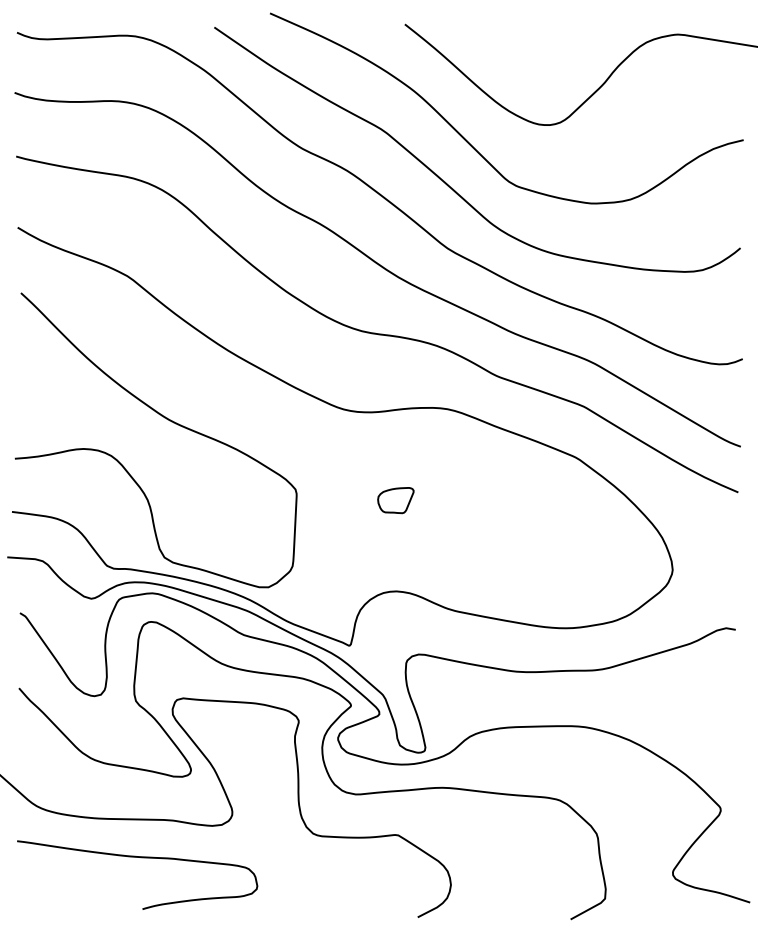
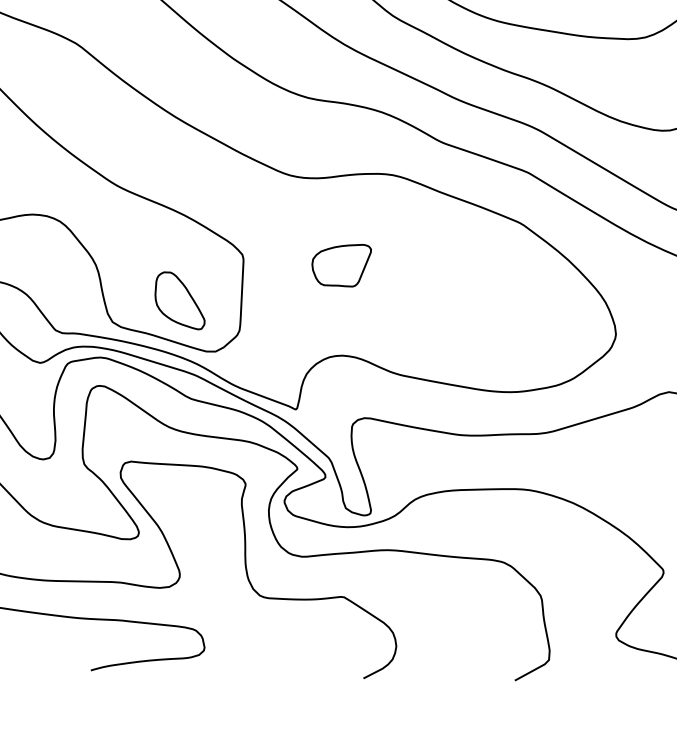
part: (395, 500) -> (341, 265), size x1.67
part: (232, 535) -> (179, 300), added

